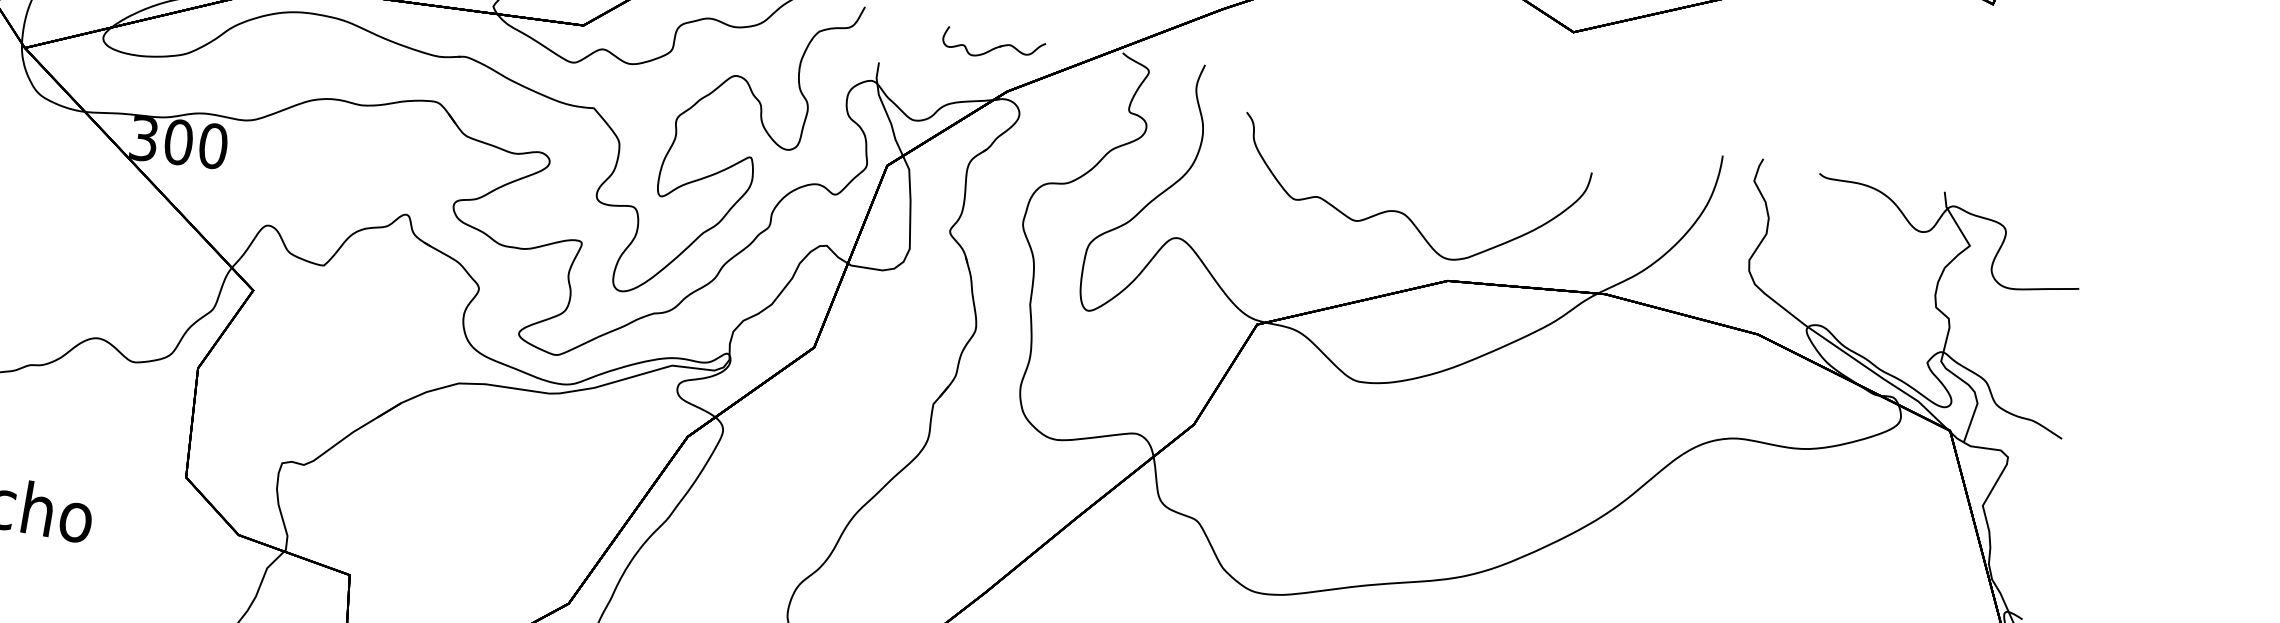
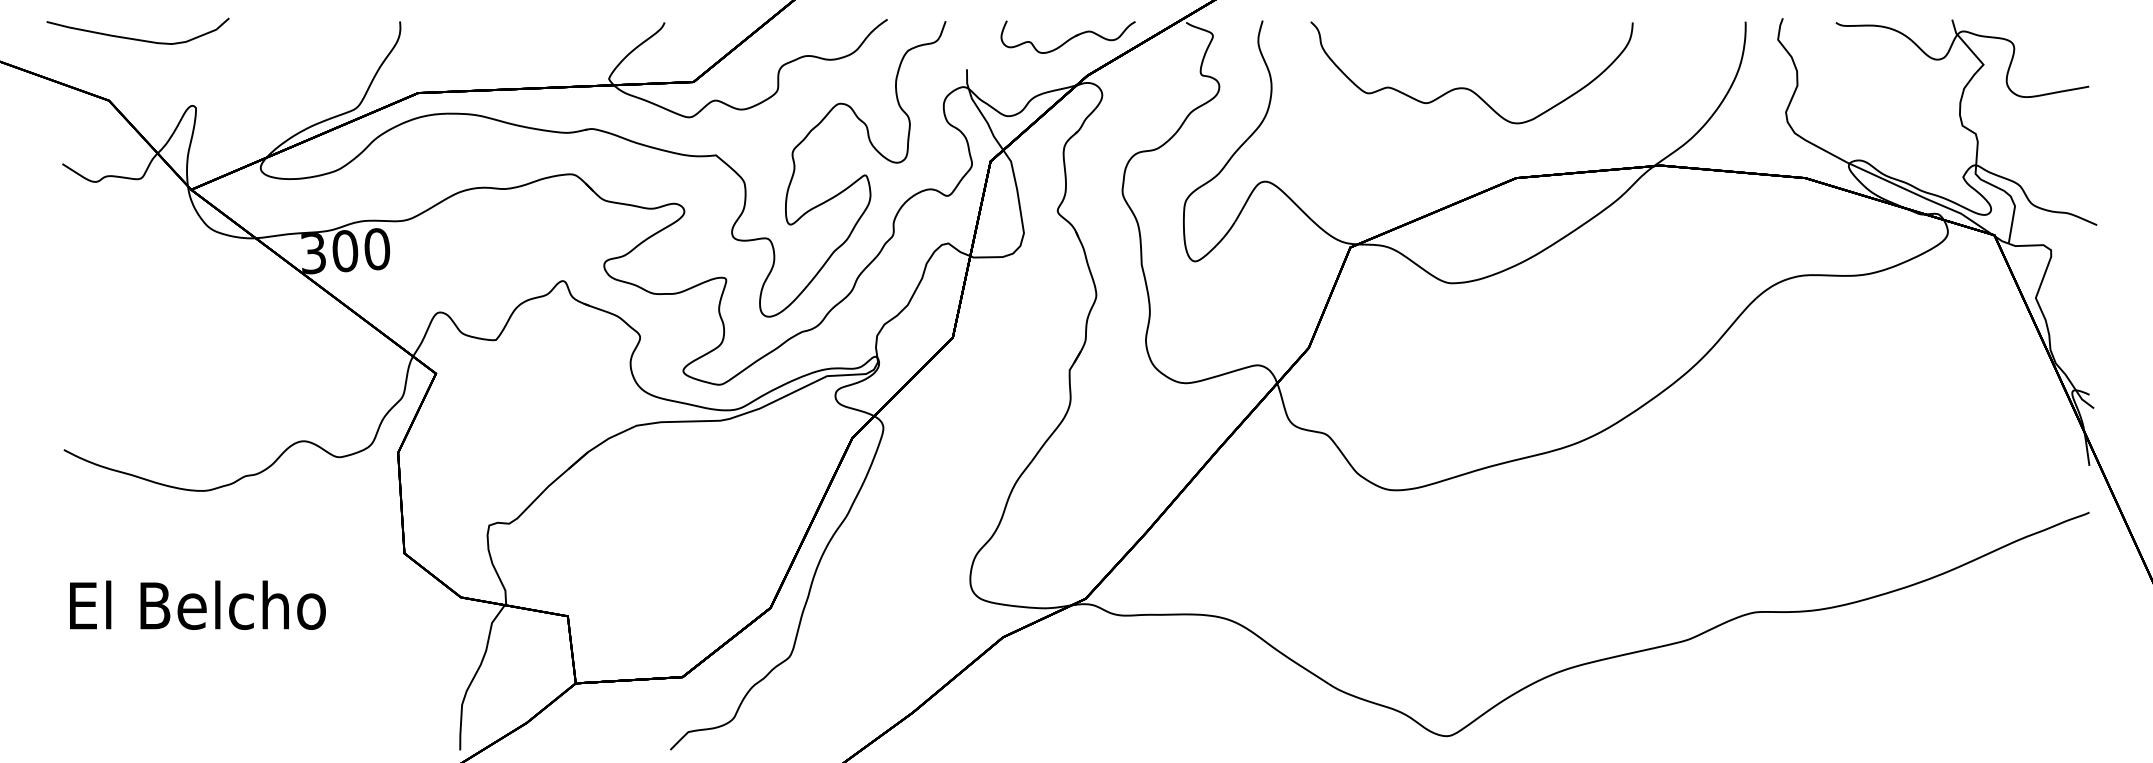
part: (992, 45) -> (1067, 36), size x1.43
curve: (1401, 211) -> (1466, 87), moved

